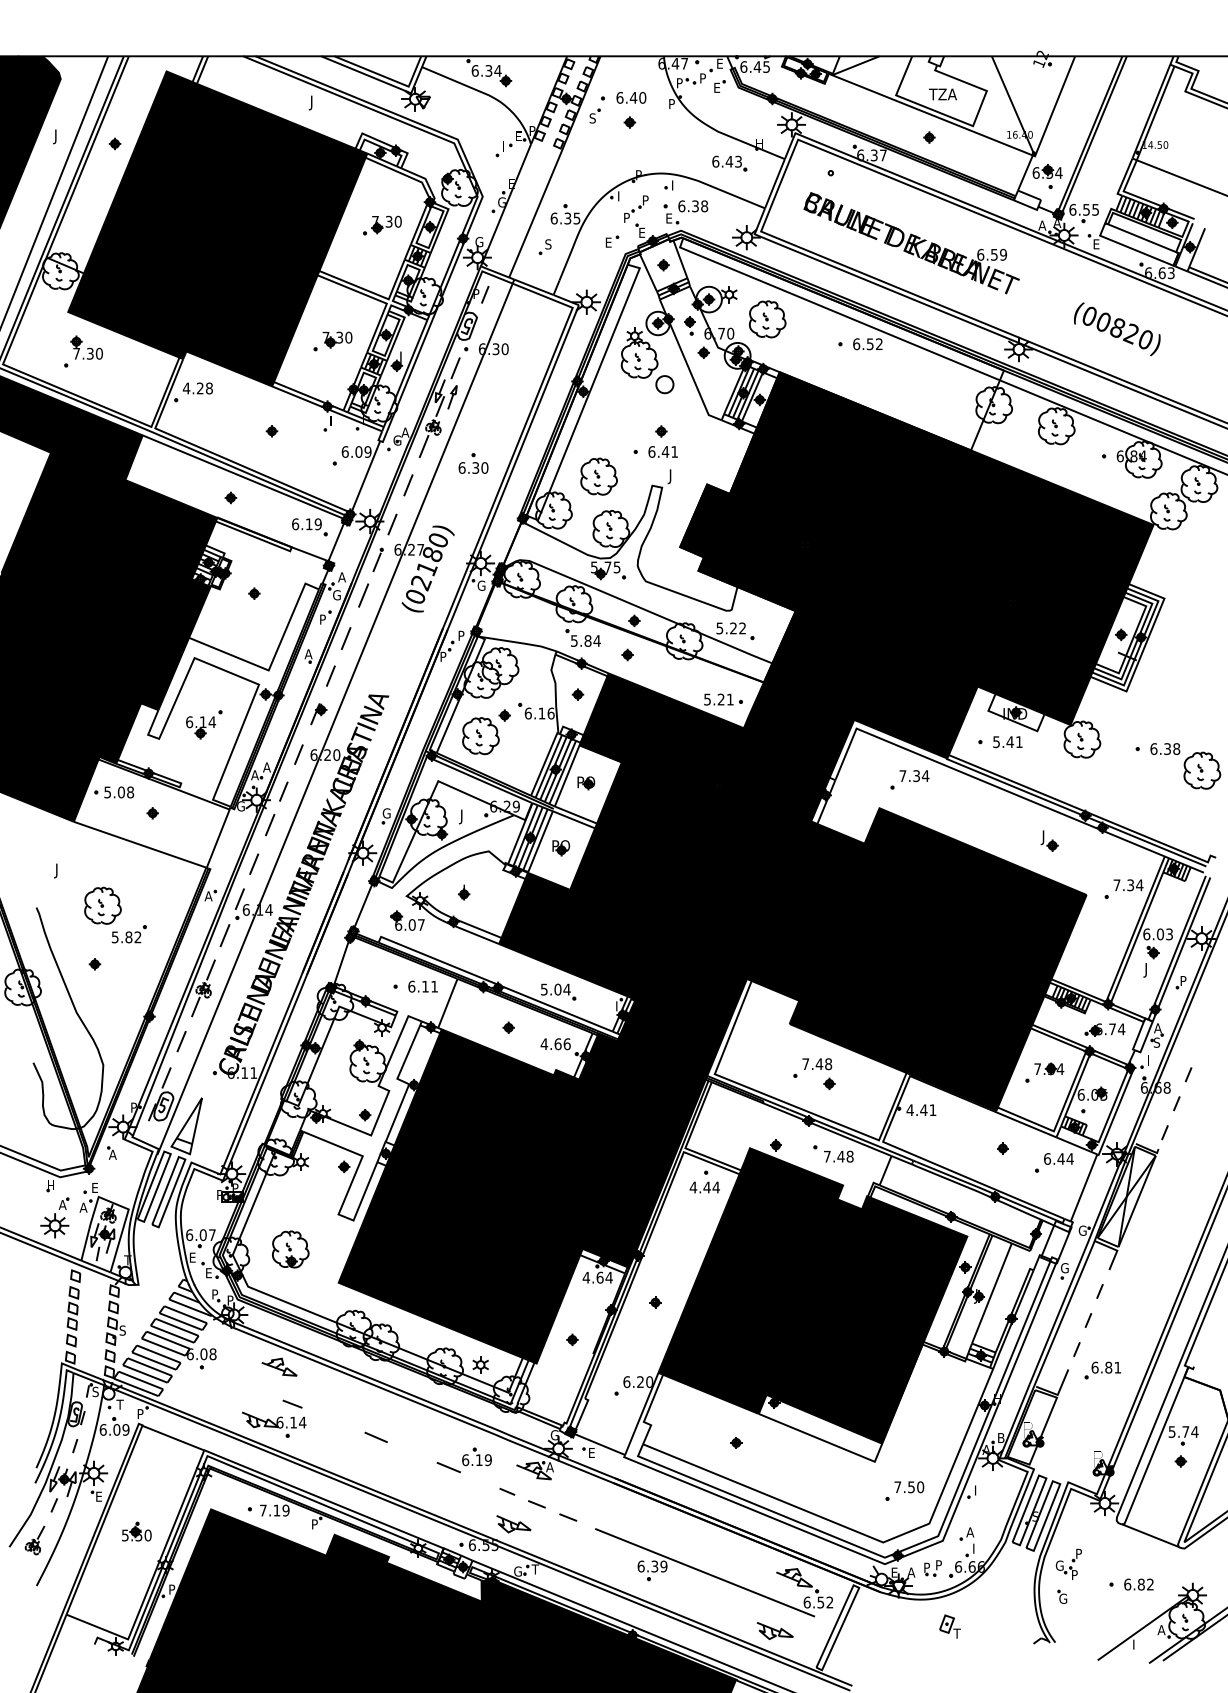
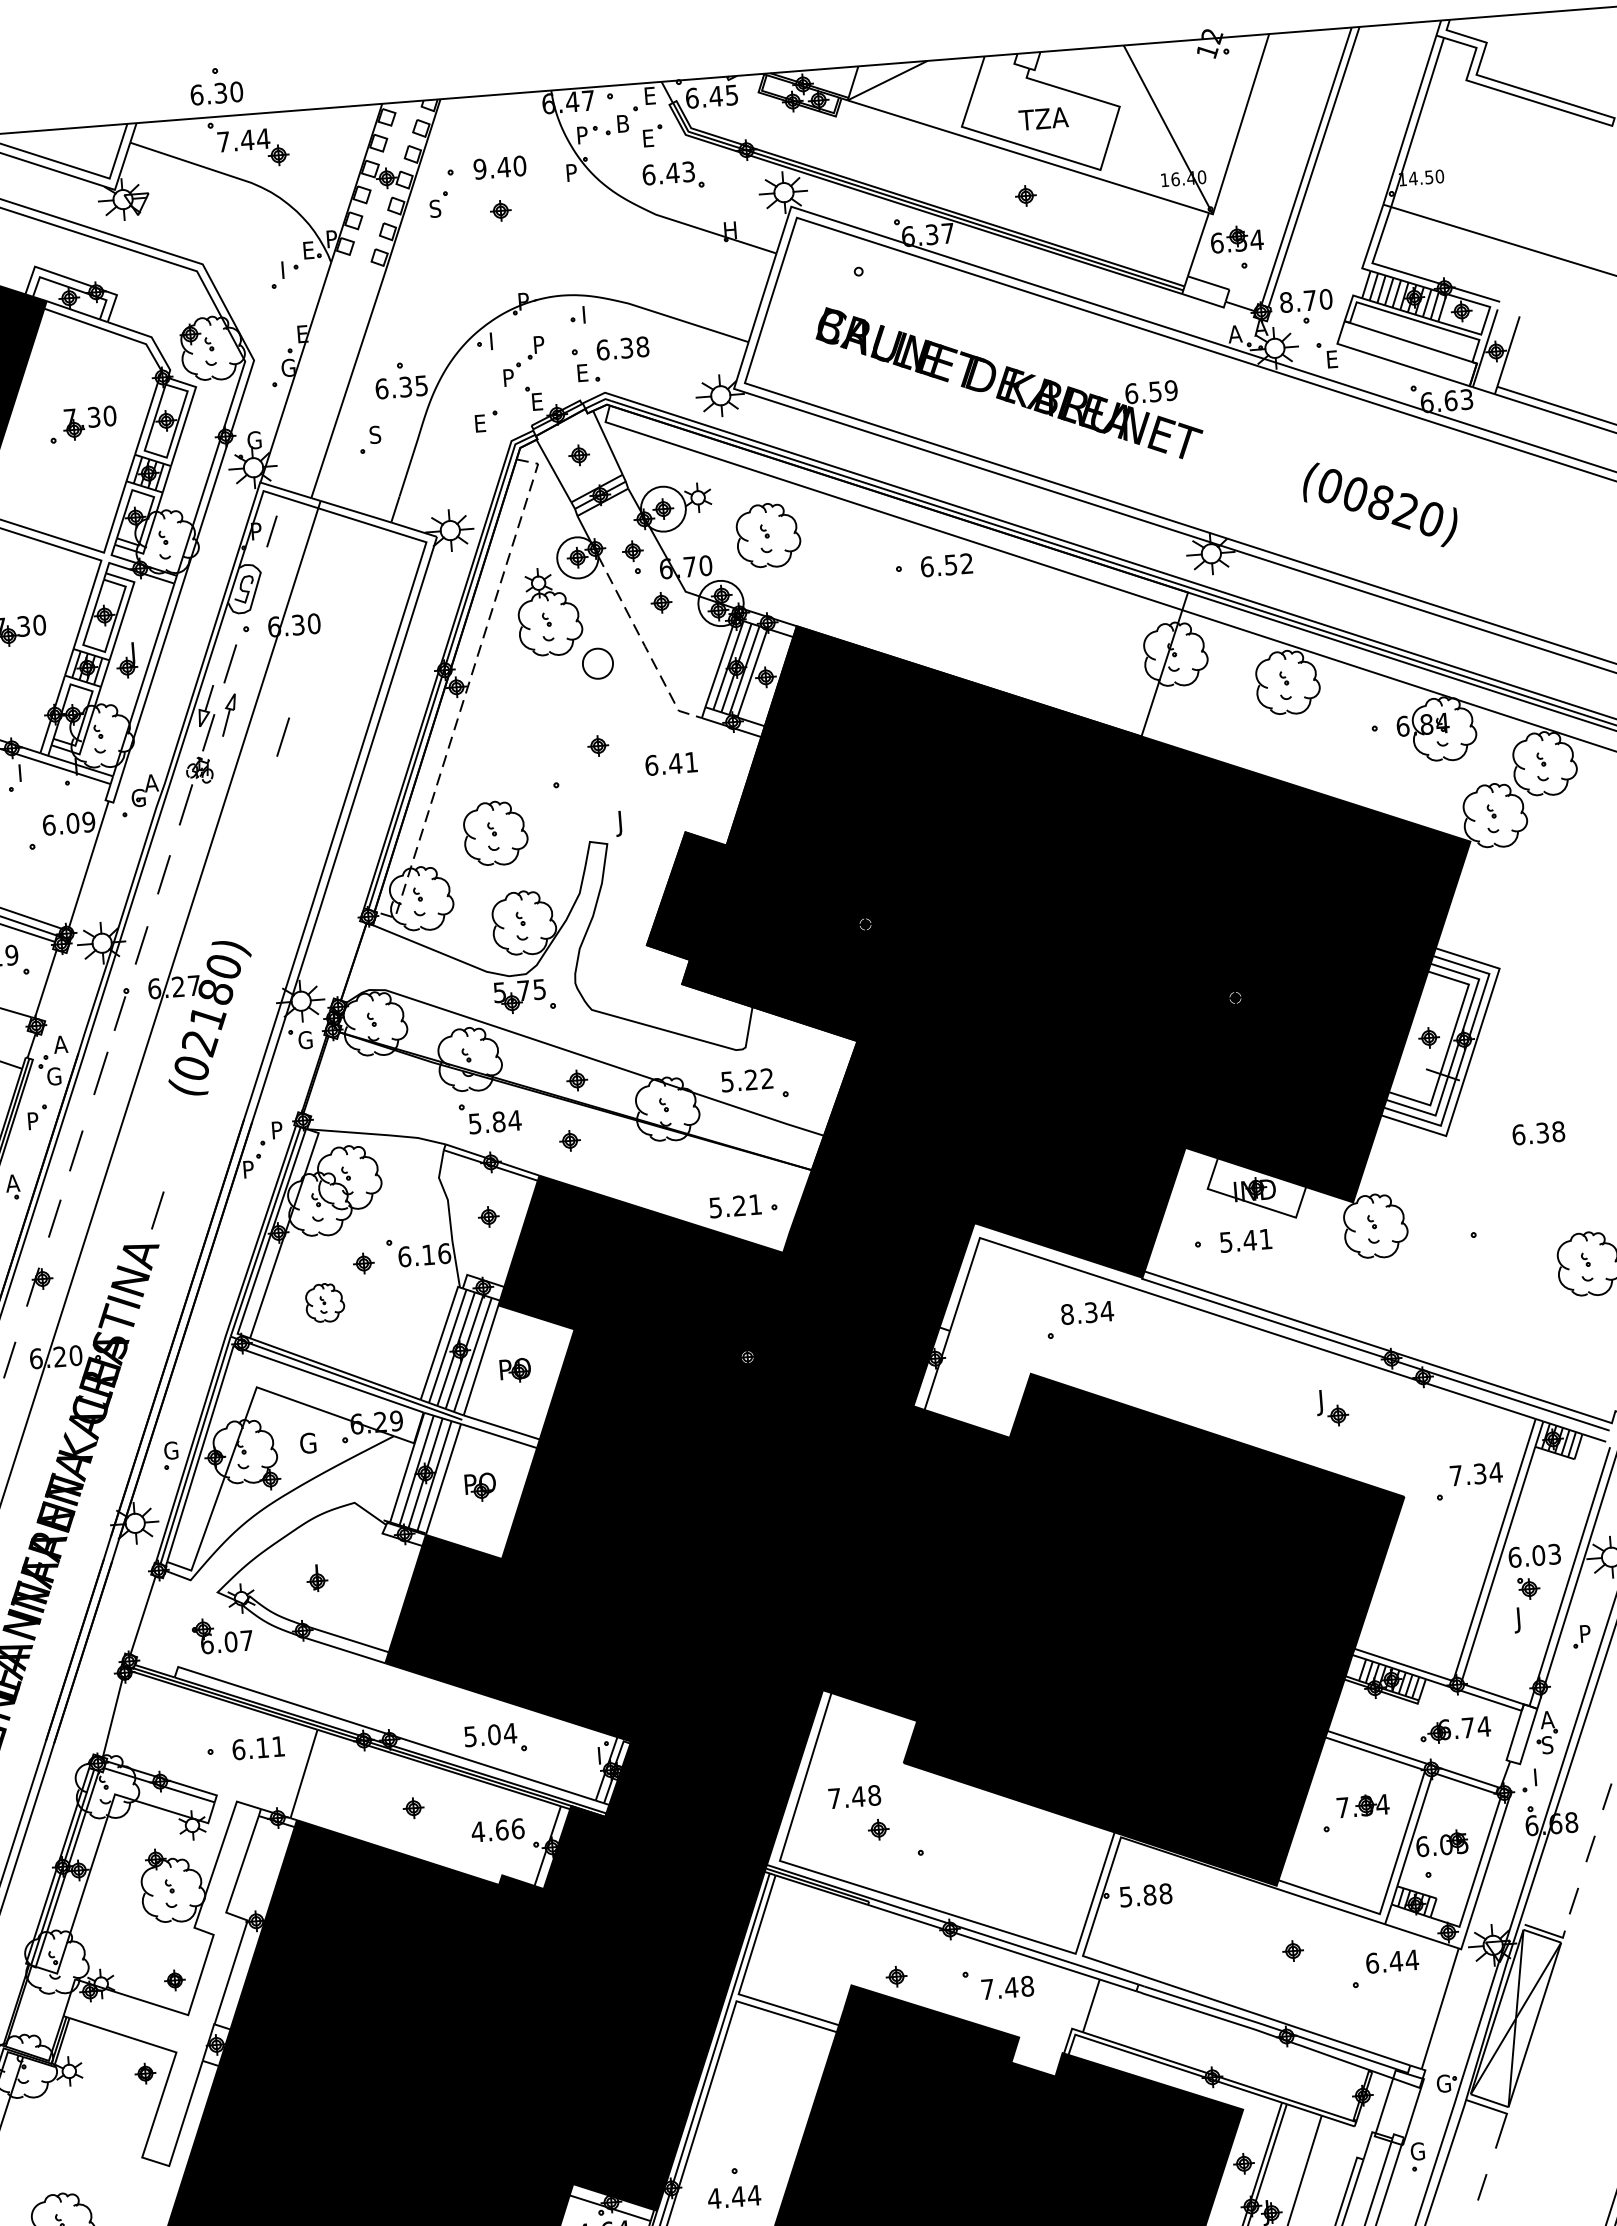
text: (481, 70) -> (234, 140), 6.34 -> 7.44
text: (703, 78) -> (623, 123), P -> B
text: (619, 97) -> (479, 168), 6.40 -> 9.40
part: (729, 163) -> (673, 176), moved
text: (1084, 209) -> (1306, 300), 6.55 -> 8.70
line: (692, 376) -> (645, 645), solid -> dashed
line: (589, 393) -> (467, 689), solid -> dashed
line: (482, 412) -> (283, 737), added
text: (662, 451) -> (670, 763), moved
part: (473, 463) -> (216, 85), moved
line: (389, 675) -> (157, 1209), added
part: (480, 736) -> (324, 1303), size x0.6
text: (1165, 748) -> (1538, 1132), moved
text: (902, 775) -> (1066, 1313), 7.34 -> 8.34
text: (464, 816) -> (307, 1445), J -> G
part: (818, 1074) -> (858, 1814), moved
text: (921, 1110) -> (1145, 1895), 4.41 -> 5.88
part: (704, 1181) -> (732, 2186), moved

